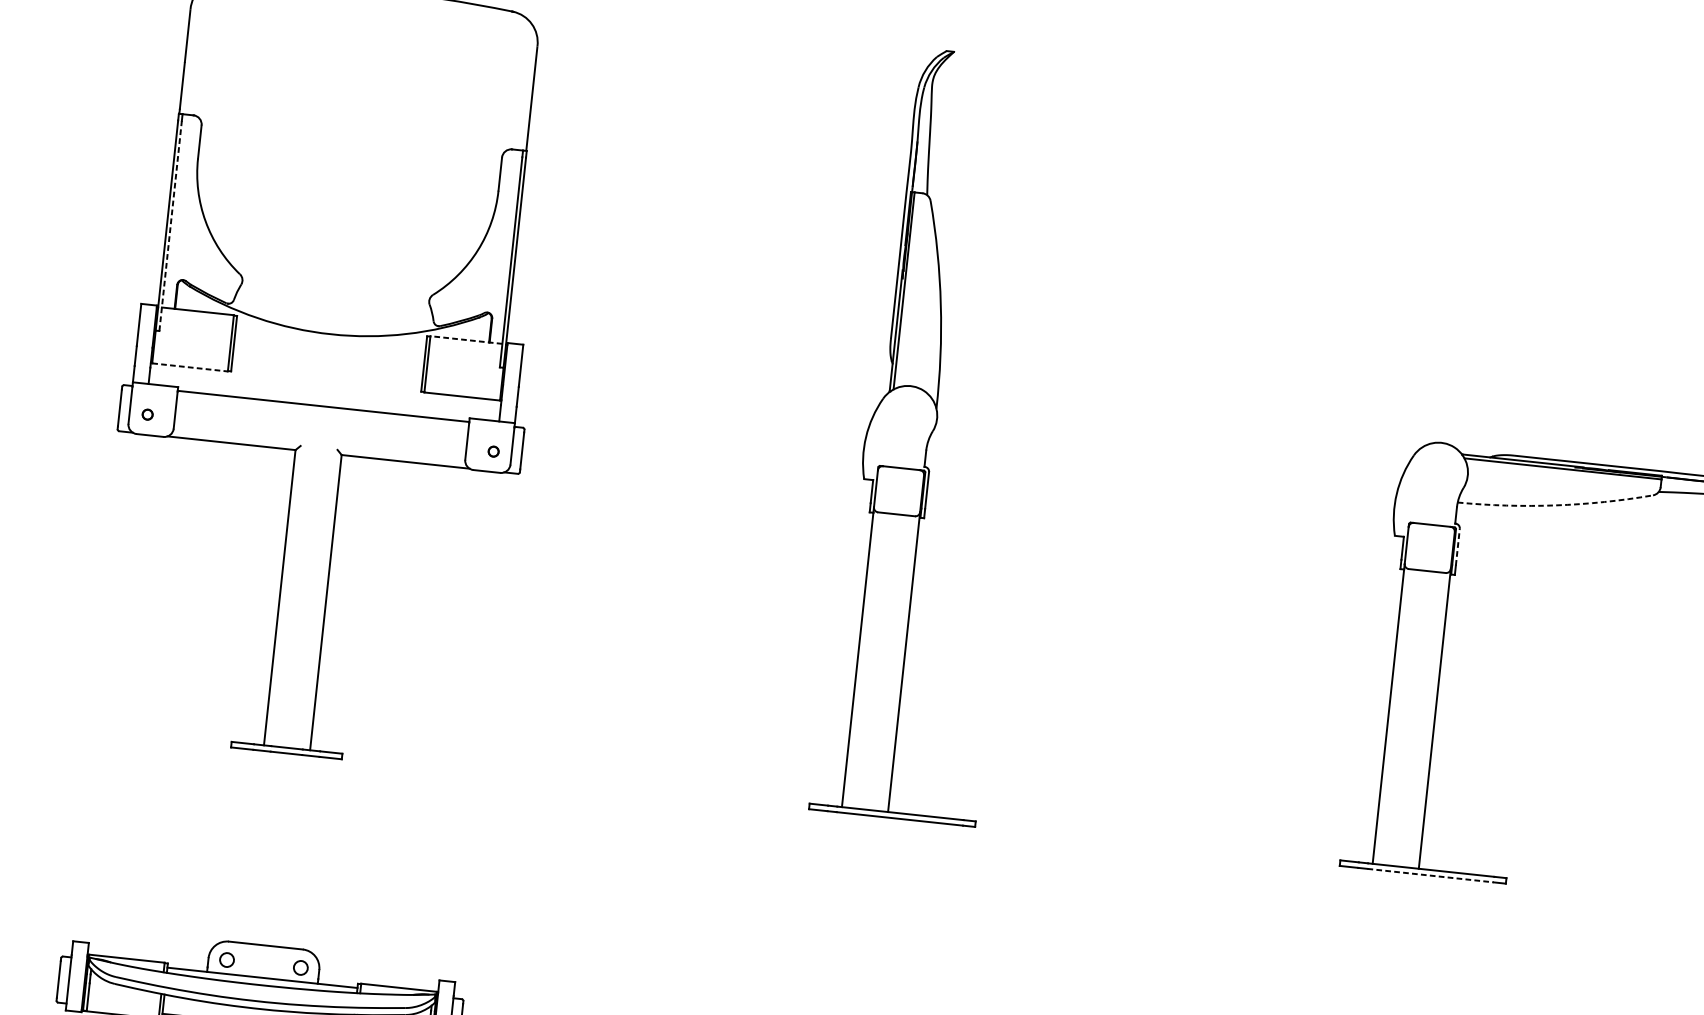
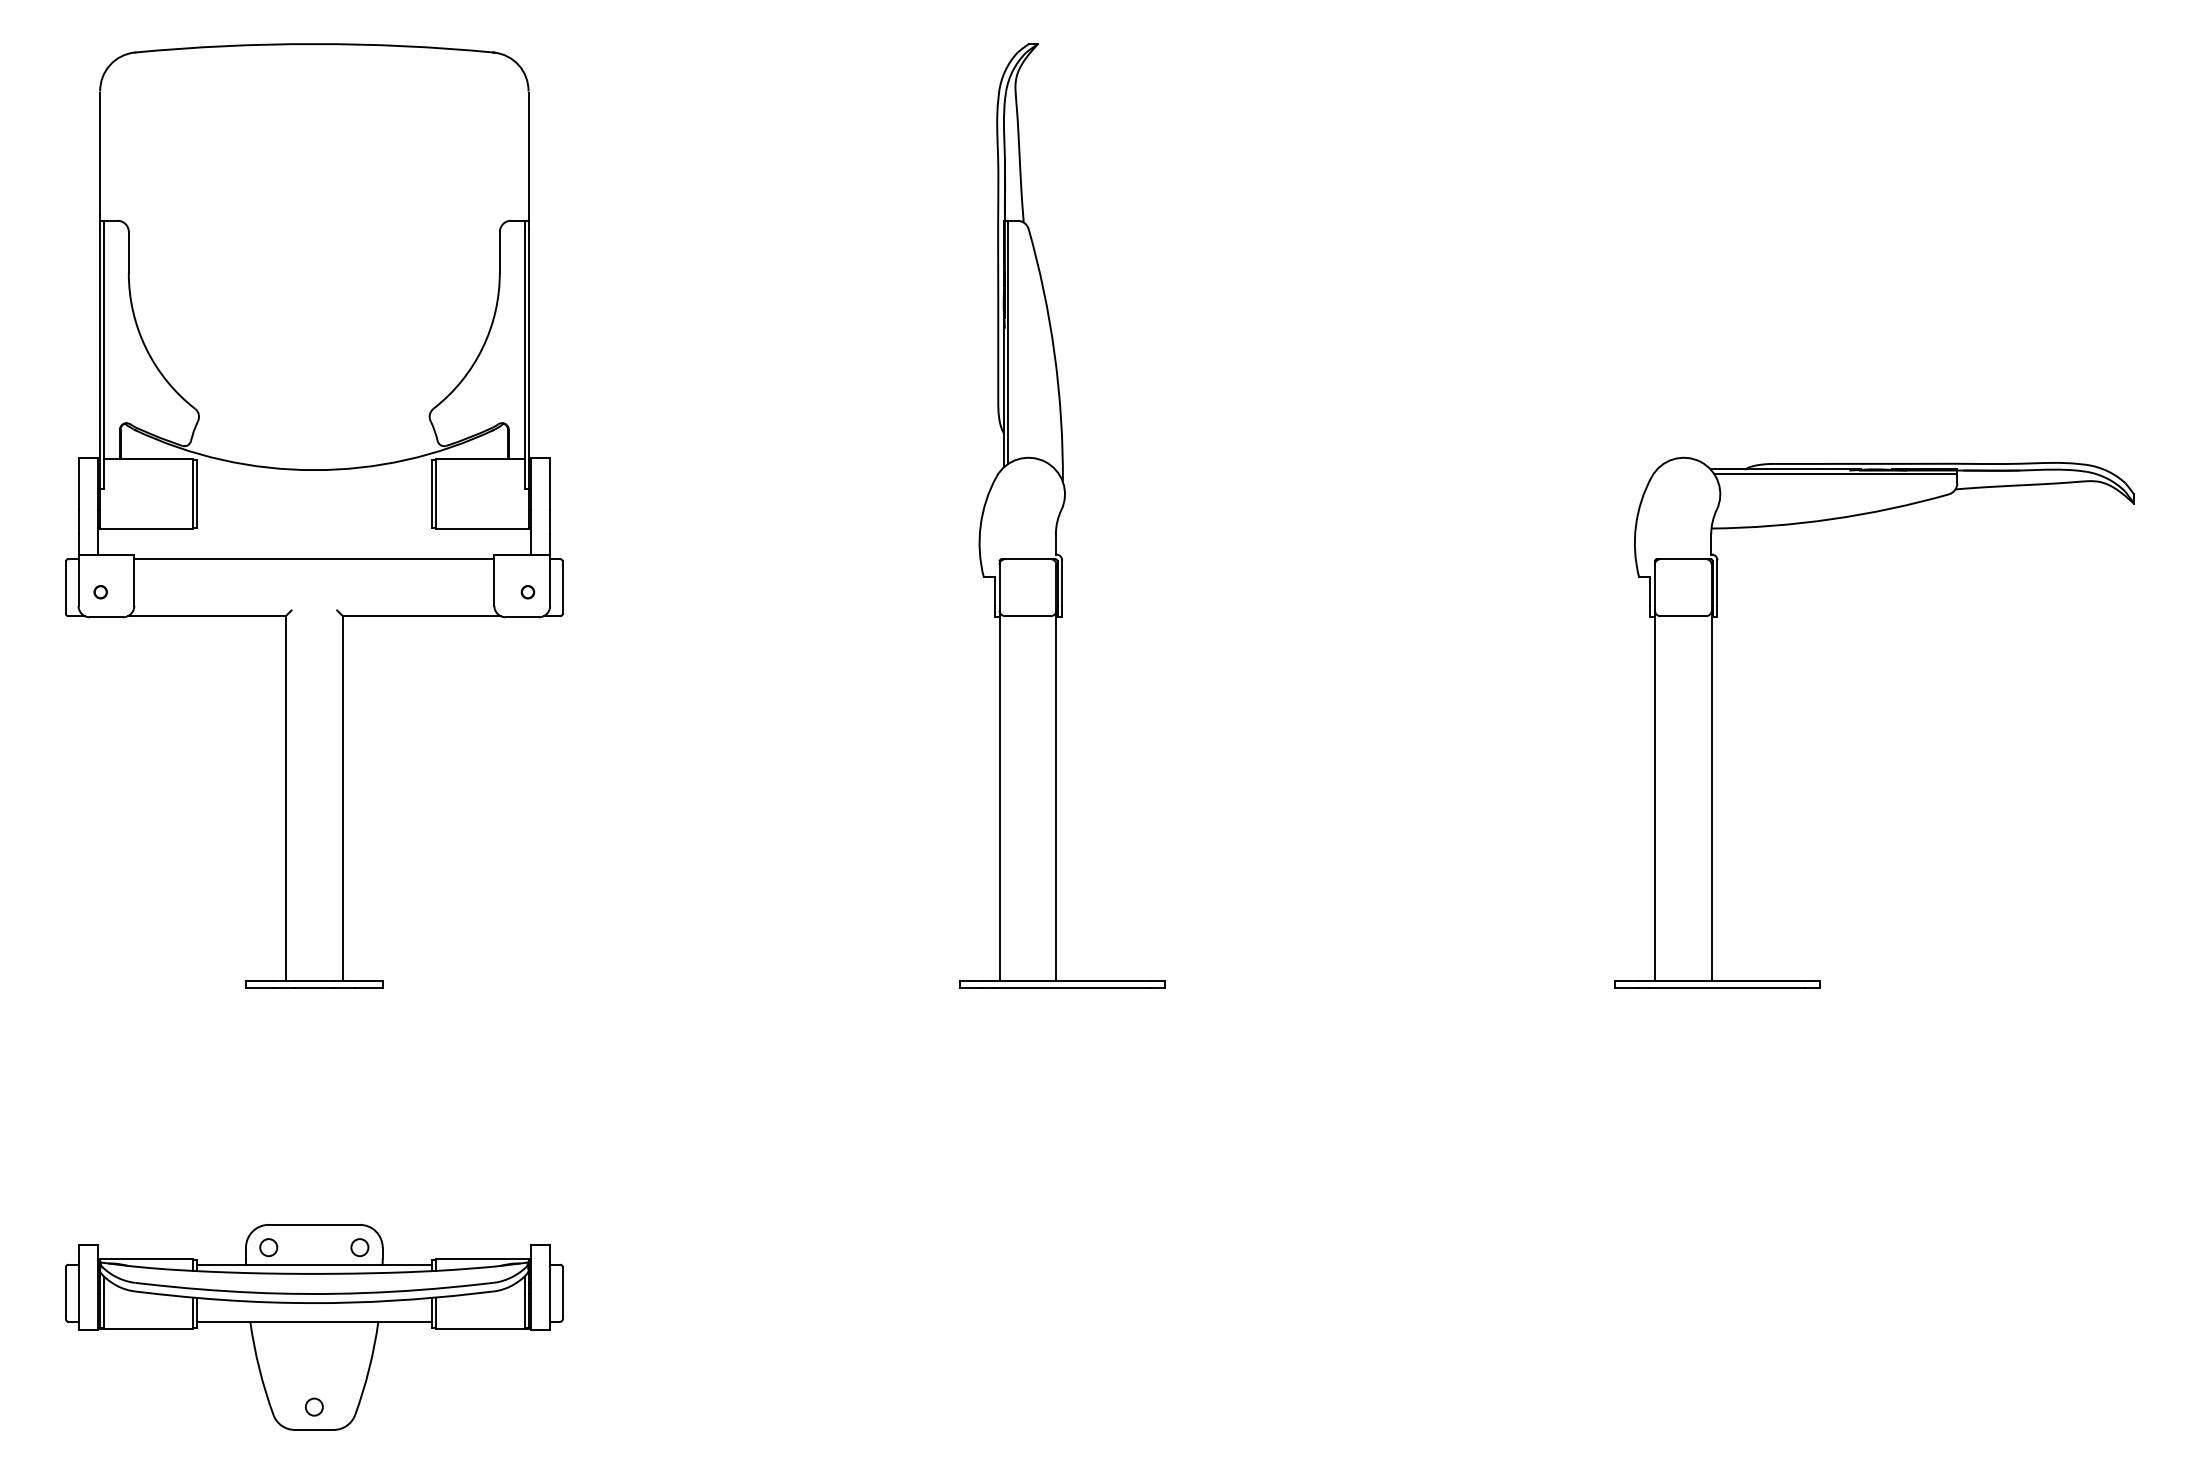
line: (170, 225) -> (104, 358), dashed -> solid
line: (465, 339) -> (479, 459), dashed -> solid
line: (190, 367) -> (146, 529), dashed -> solid
arc: (1555, 505) -> (1831, 519), dashed -> solid
line: (1457, 547) -> (1717, 583), dashed -> solid
line: (1430, 875) -> (1727, 987), dashed -> solid

